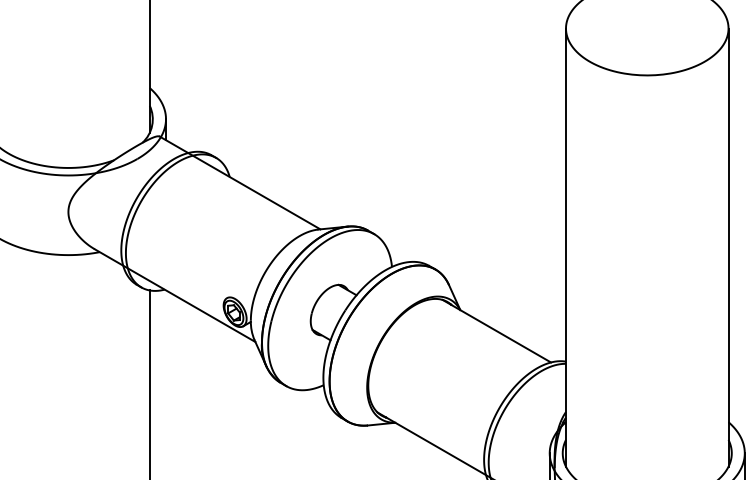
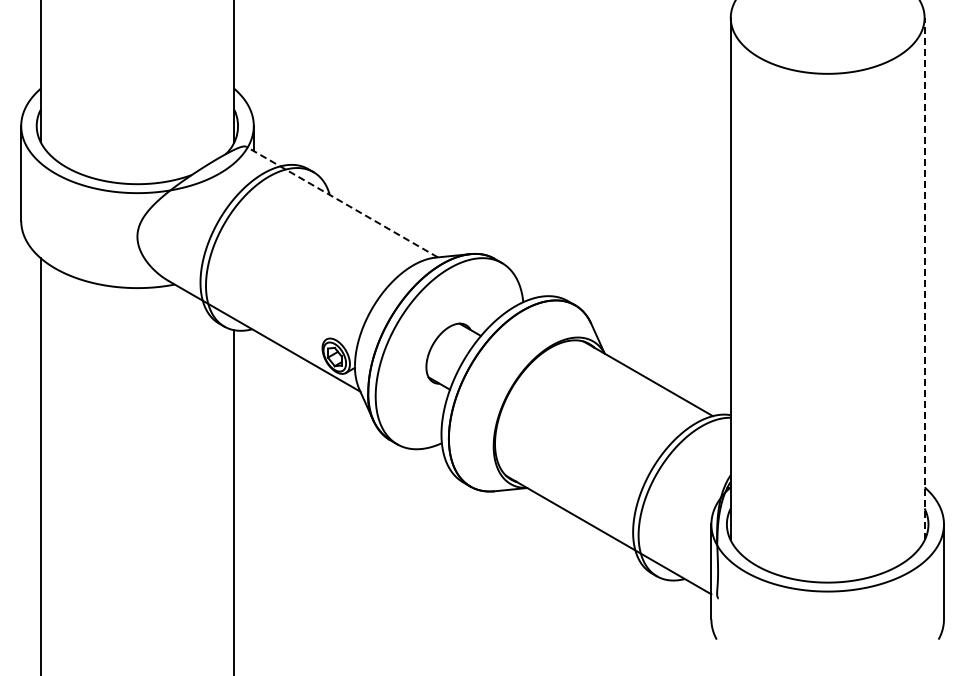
line: (240, 183) -> (342, 202), solid -> dashed
line: (728, 247) -> (924, 278), solid -> dashed

